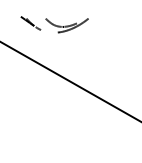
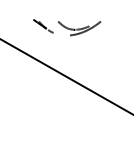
part: (54, 24) -> (66, 27), moved

